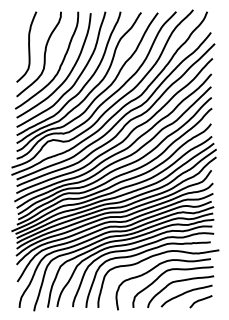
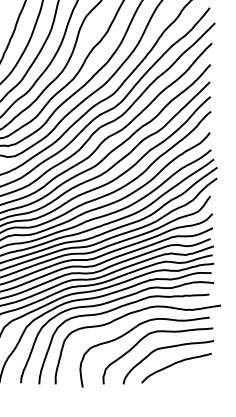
curve: (200, 301) -> (195, 375), removed

